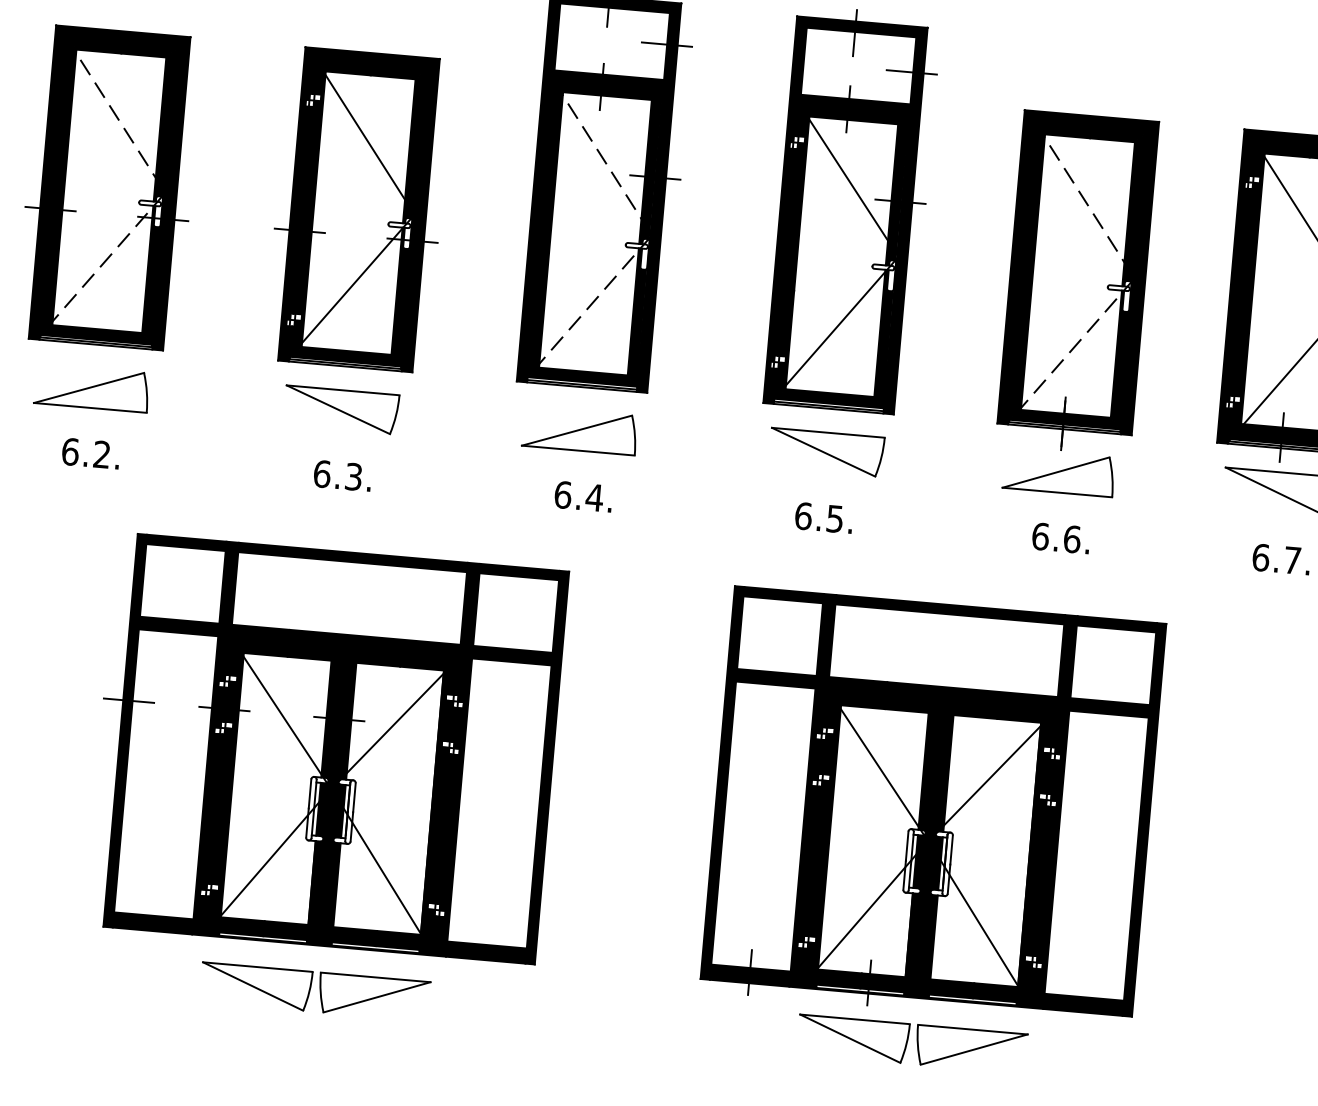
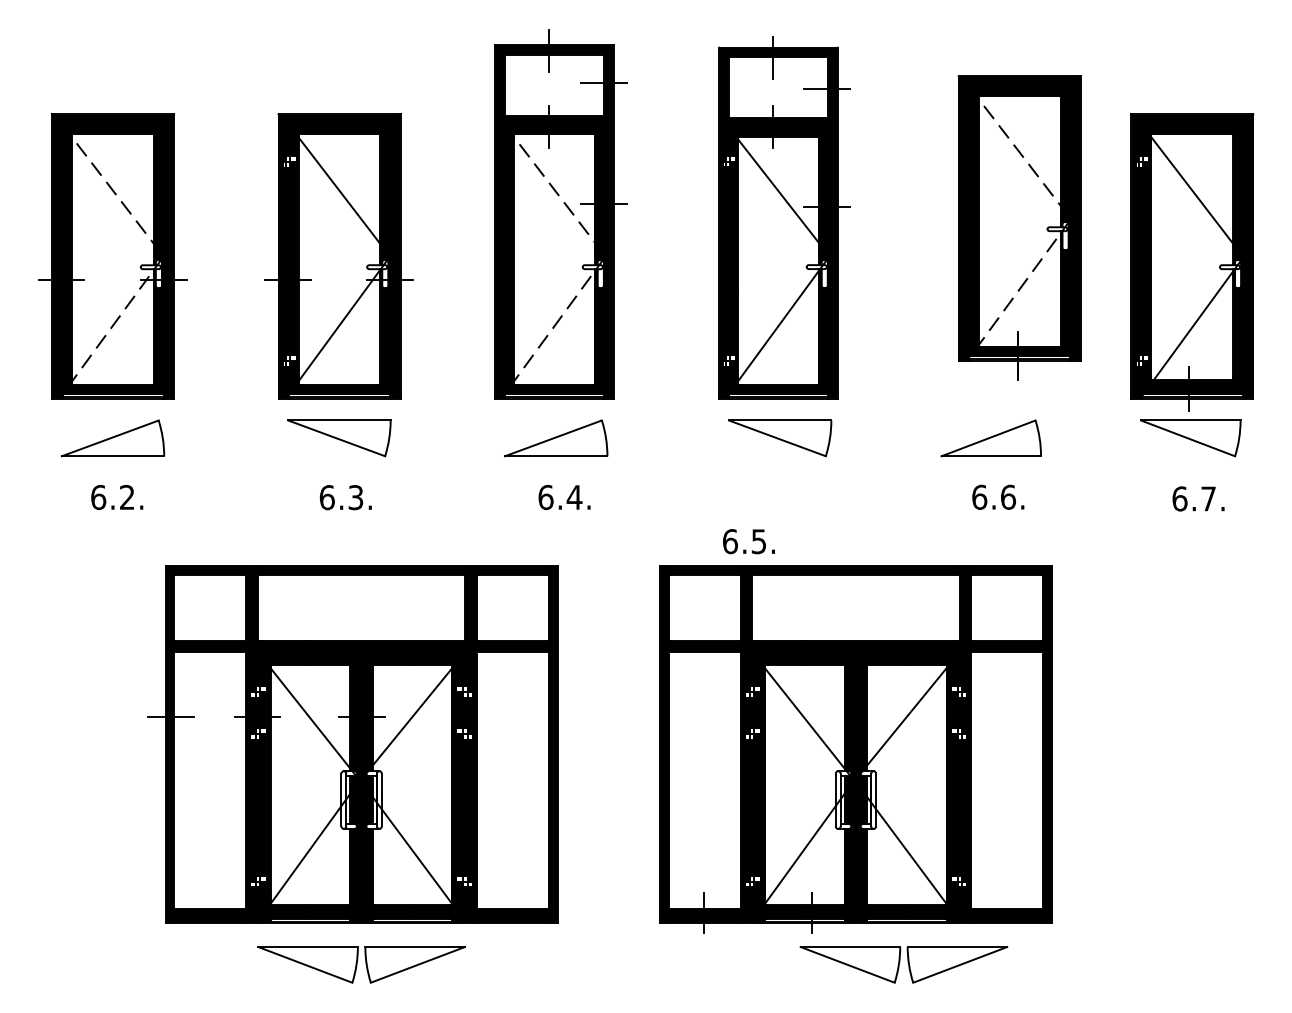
part: (1077, 282) -> (1019, 227), moved
text: (823, 517) -> (748, 541), moved
part: (932, 806) -> (855, 749), moved

